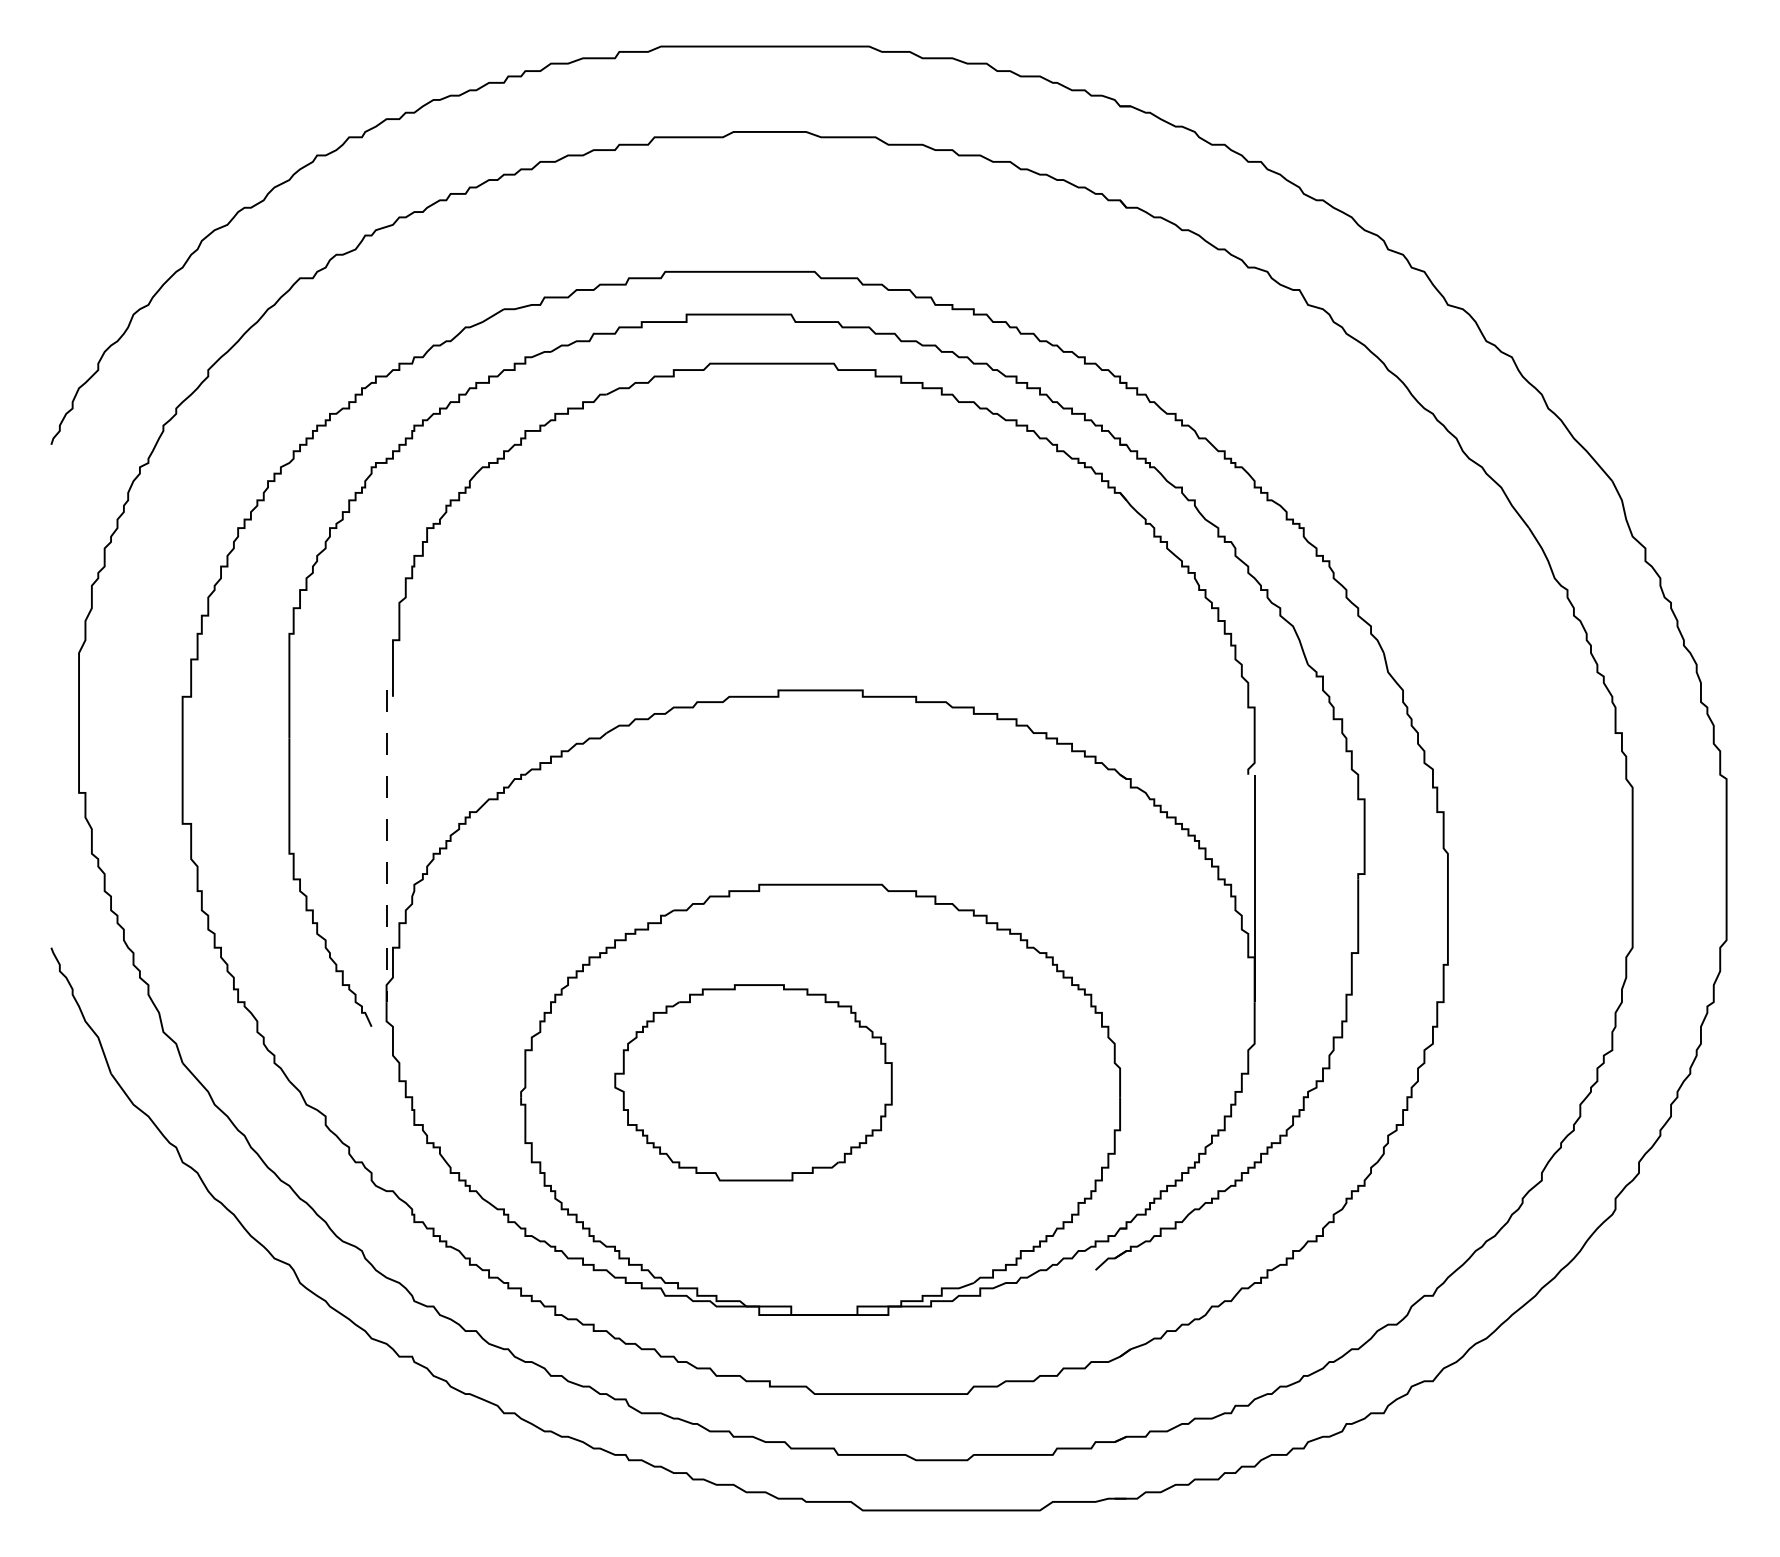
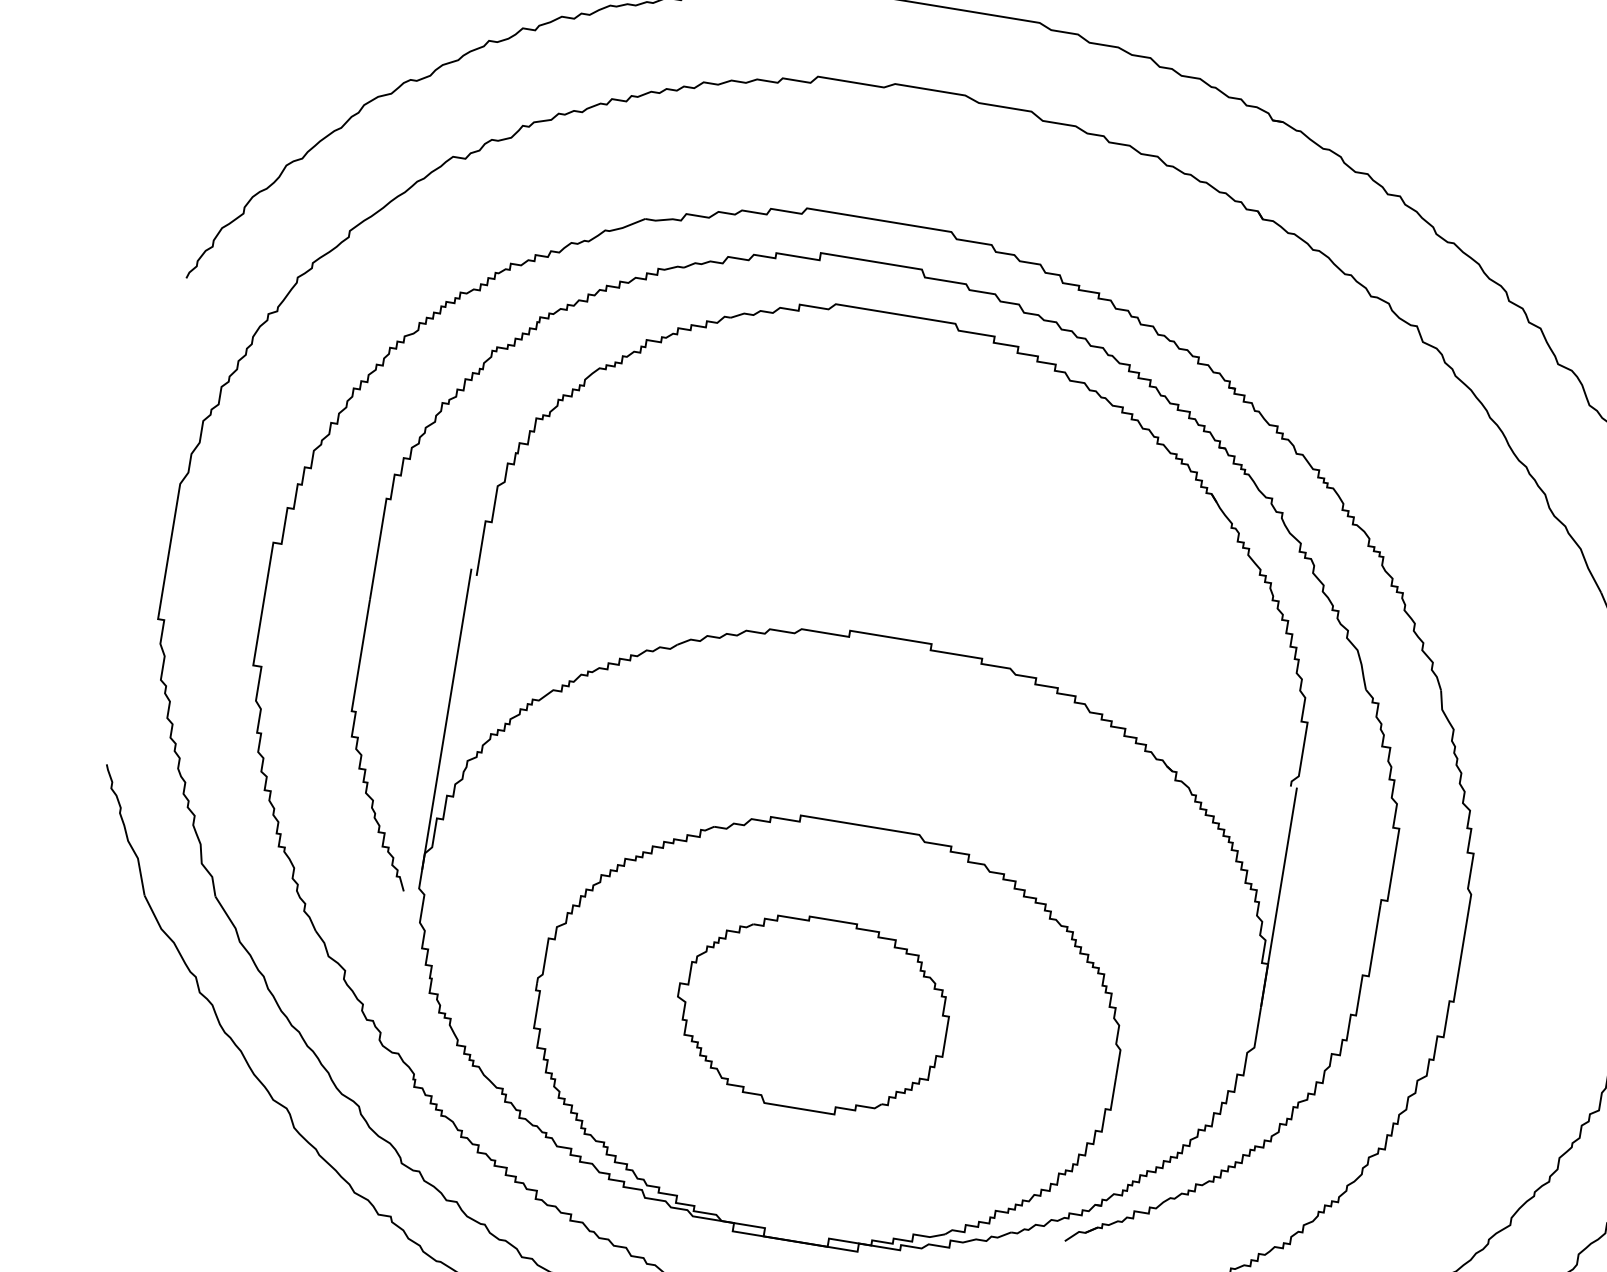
line: (386, 846) -> (446, 719), dashed -> solid
part: (753, 1082) -> (812, 1013), moved

